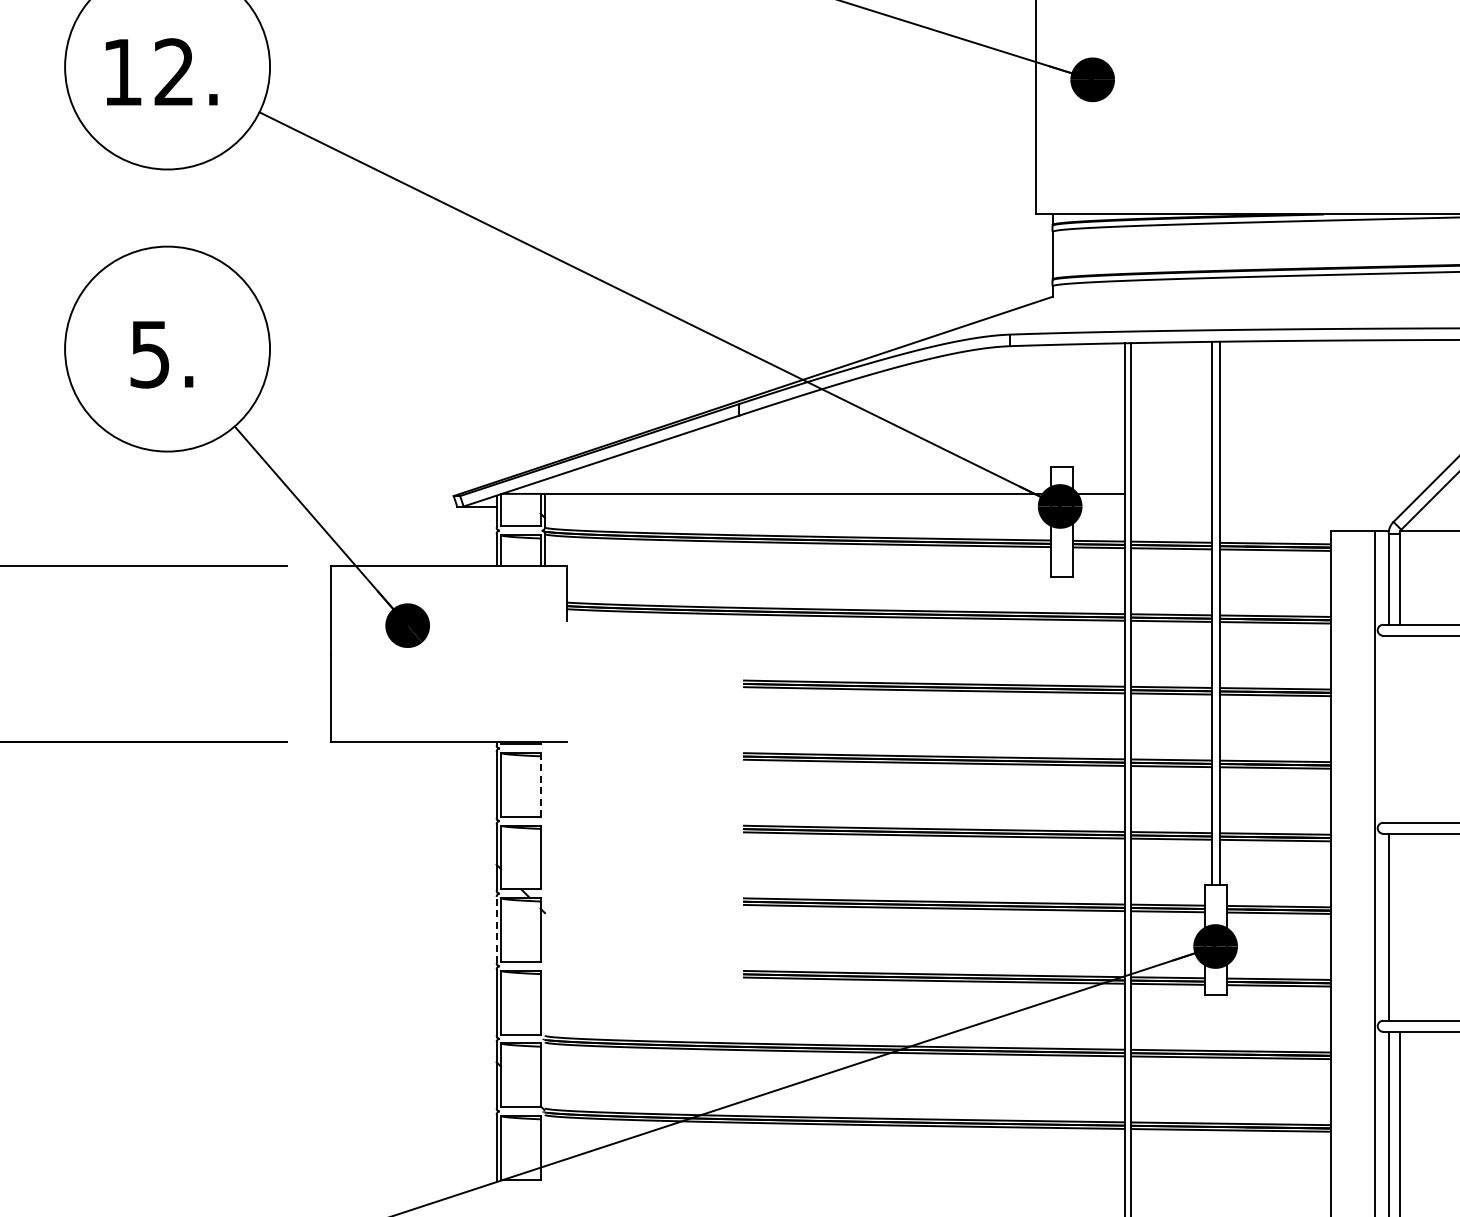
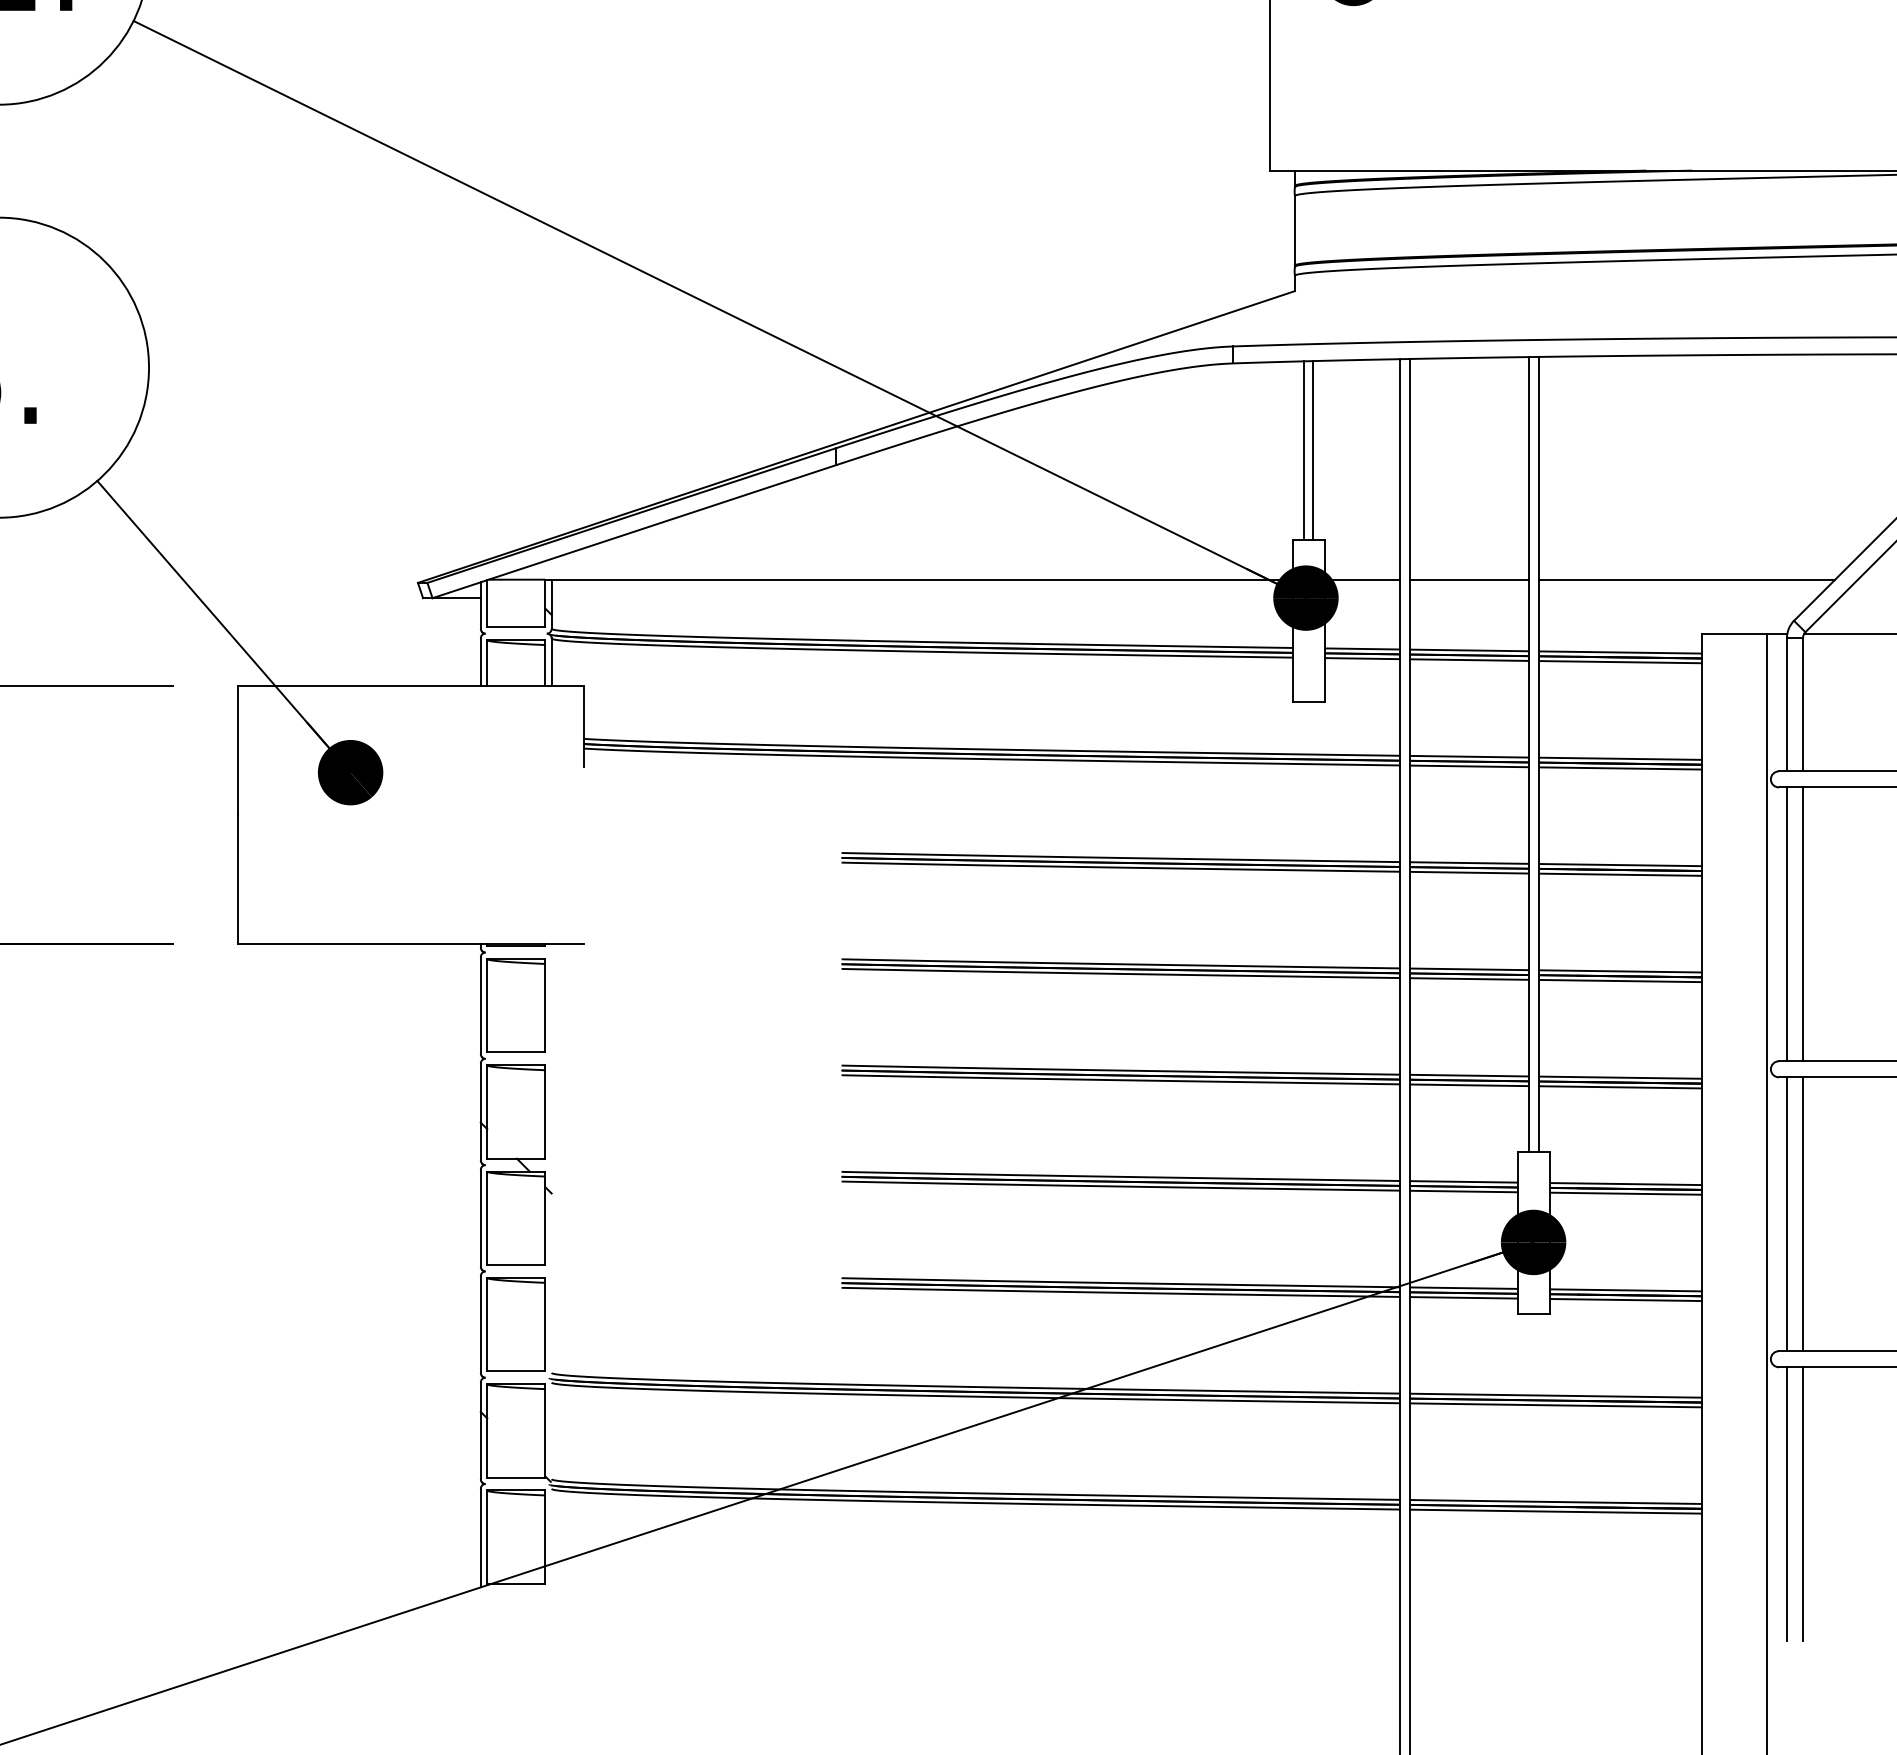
line: (1058, 405) -> (1303, 450), added
line: (1065, 405) -> (1313, 450), added
line: (1171, 493) -> (1468, 579), added
line: (1320, 493) -> (1687, 579), added
line: (1388, 728) -> (1786, 923), added
line: (1399, 728) -> (1802, 923), added
line: (540, 784) -> (545, 1005), dashed -> solid
line: (1399, 926) -> (1802, 1213), added
line: (496, 930) -> (480, 1218), dashed -> solid

